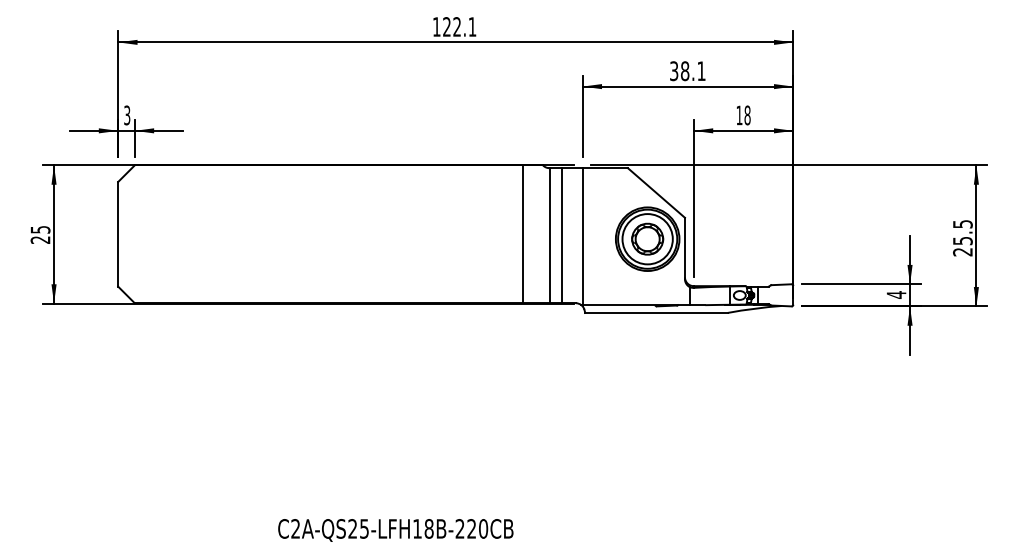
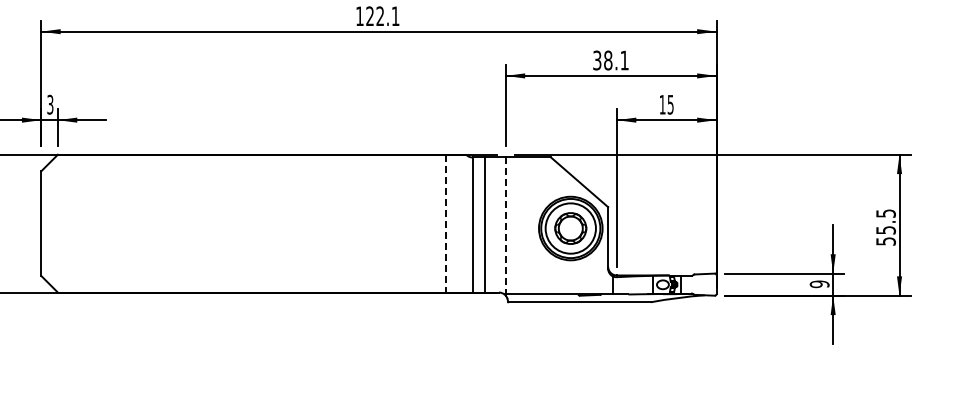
text: (747, 115) -> (670, 104), 18 -> 15
line: (522, 234) -> (445, 223), solid -> dashed
line: (582, 236) -> (505, 225), solid -> dashed
text: (962, 252) -> (885, 241), 25.5 -> 55.5
text: (896, 294) -> (819, 283), 4 -> 9

